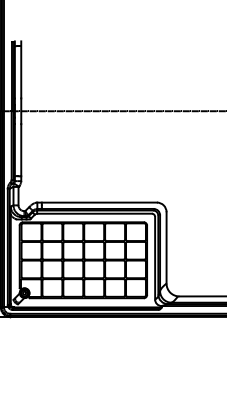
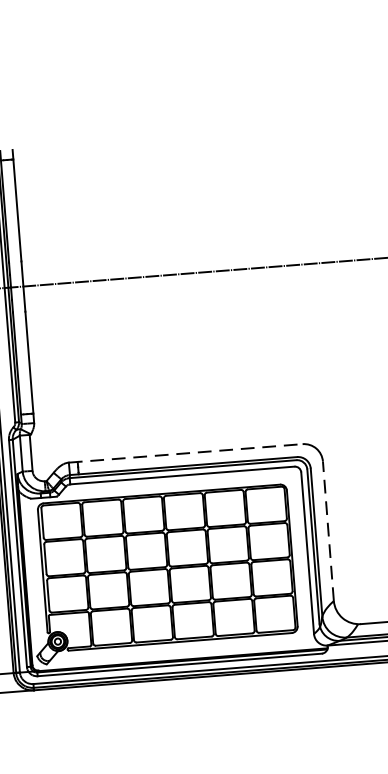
line: (97, 202) -> (186, 453), solid -> dashed
line: (166, 247) -> (328, 530), solid -> dashed

